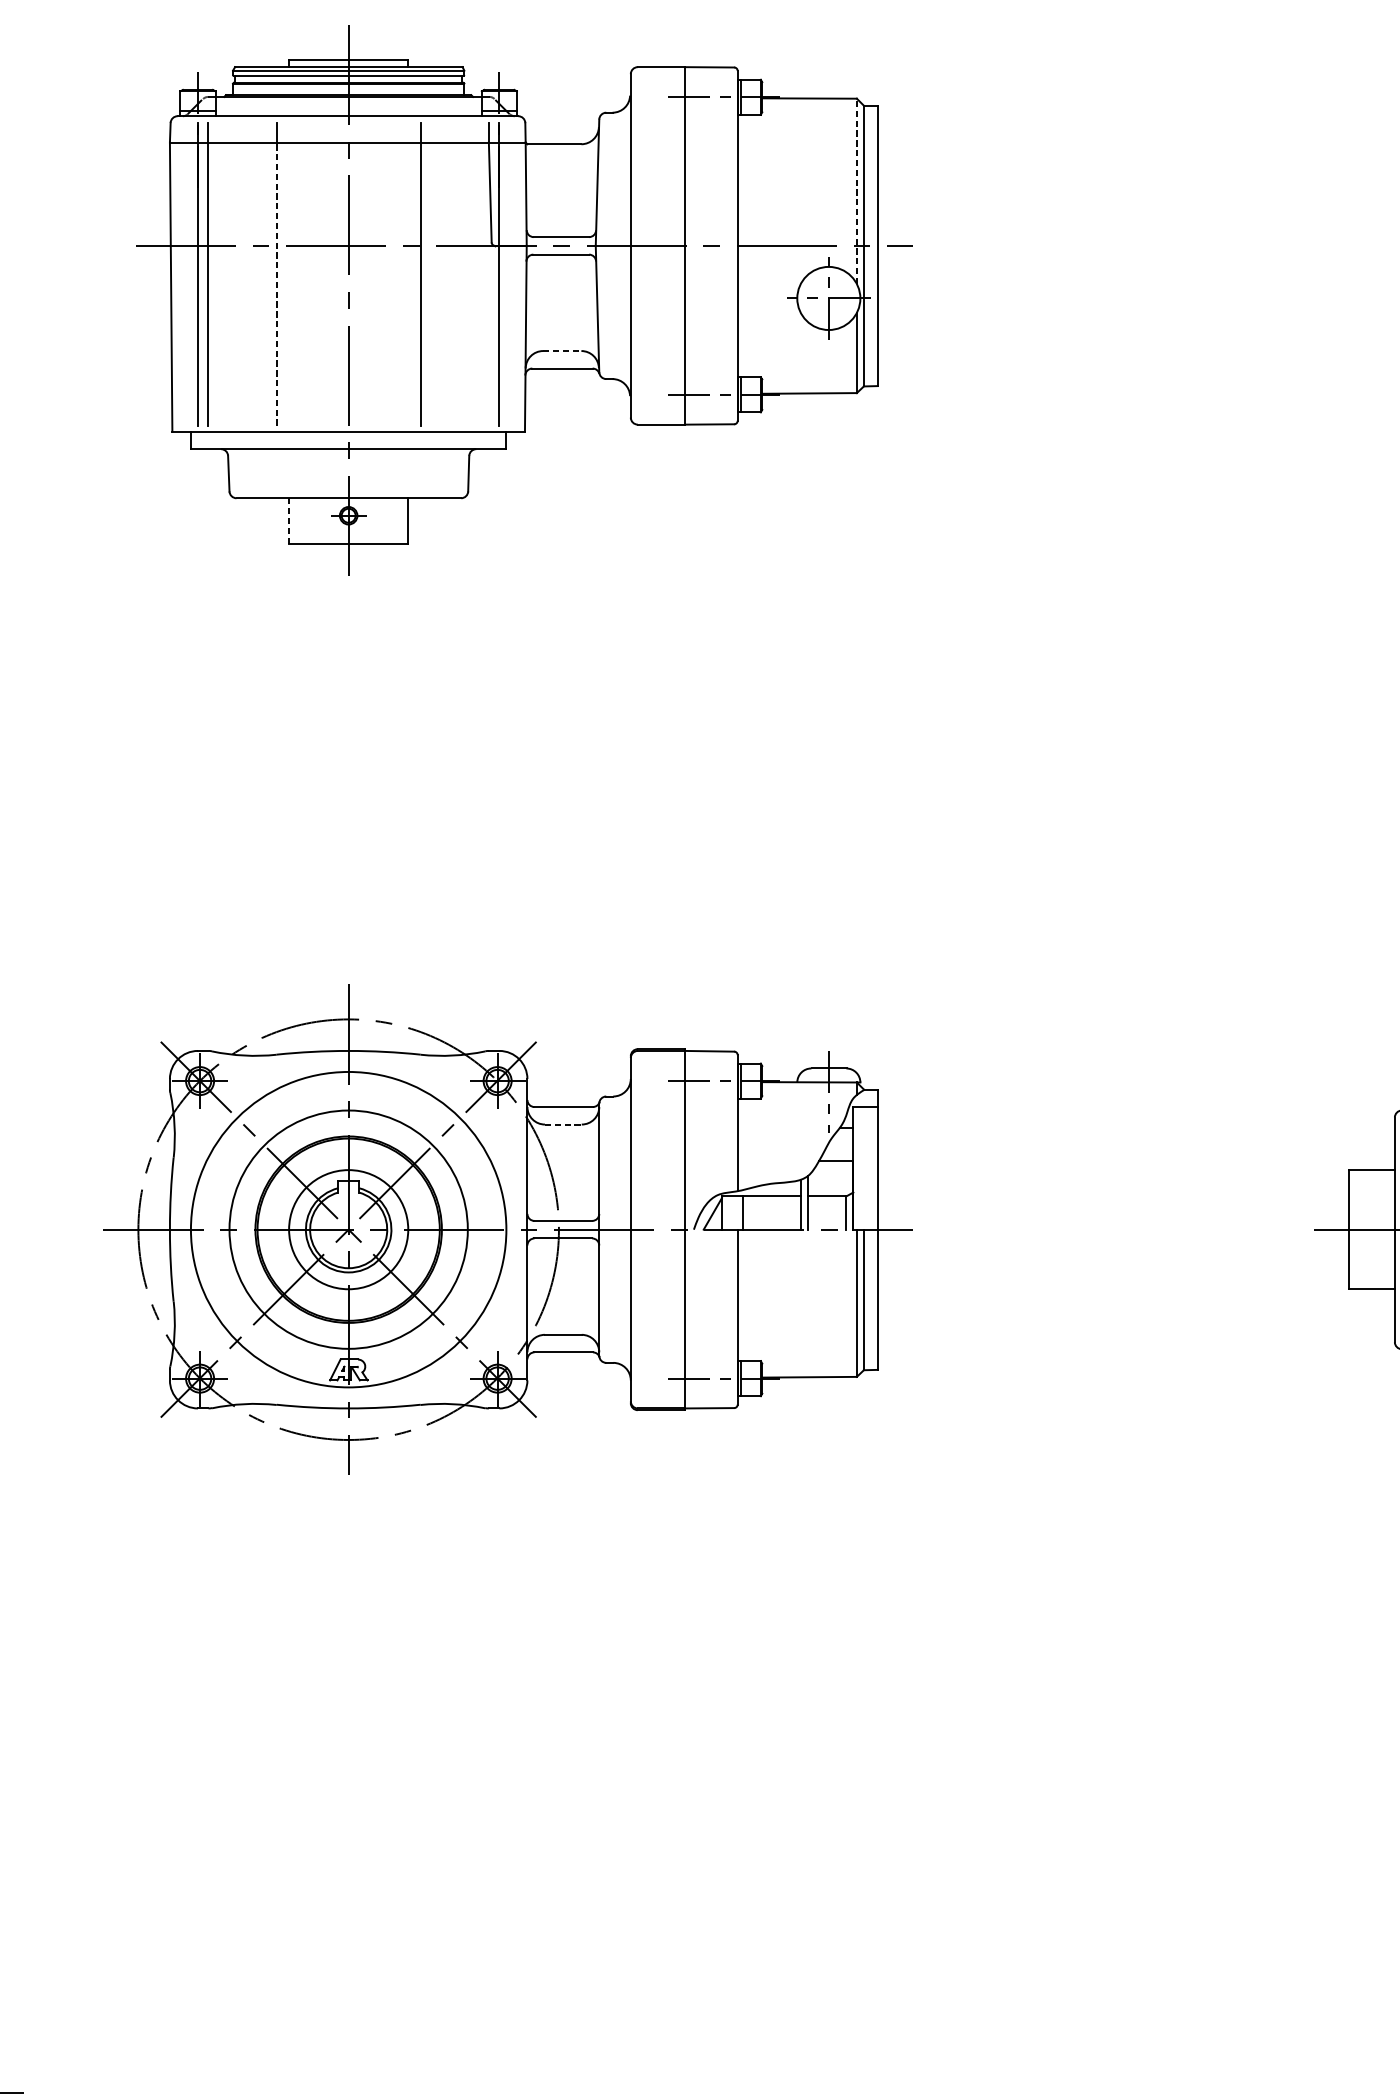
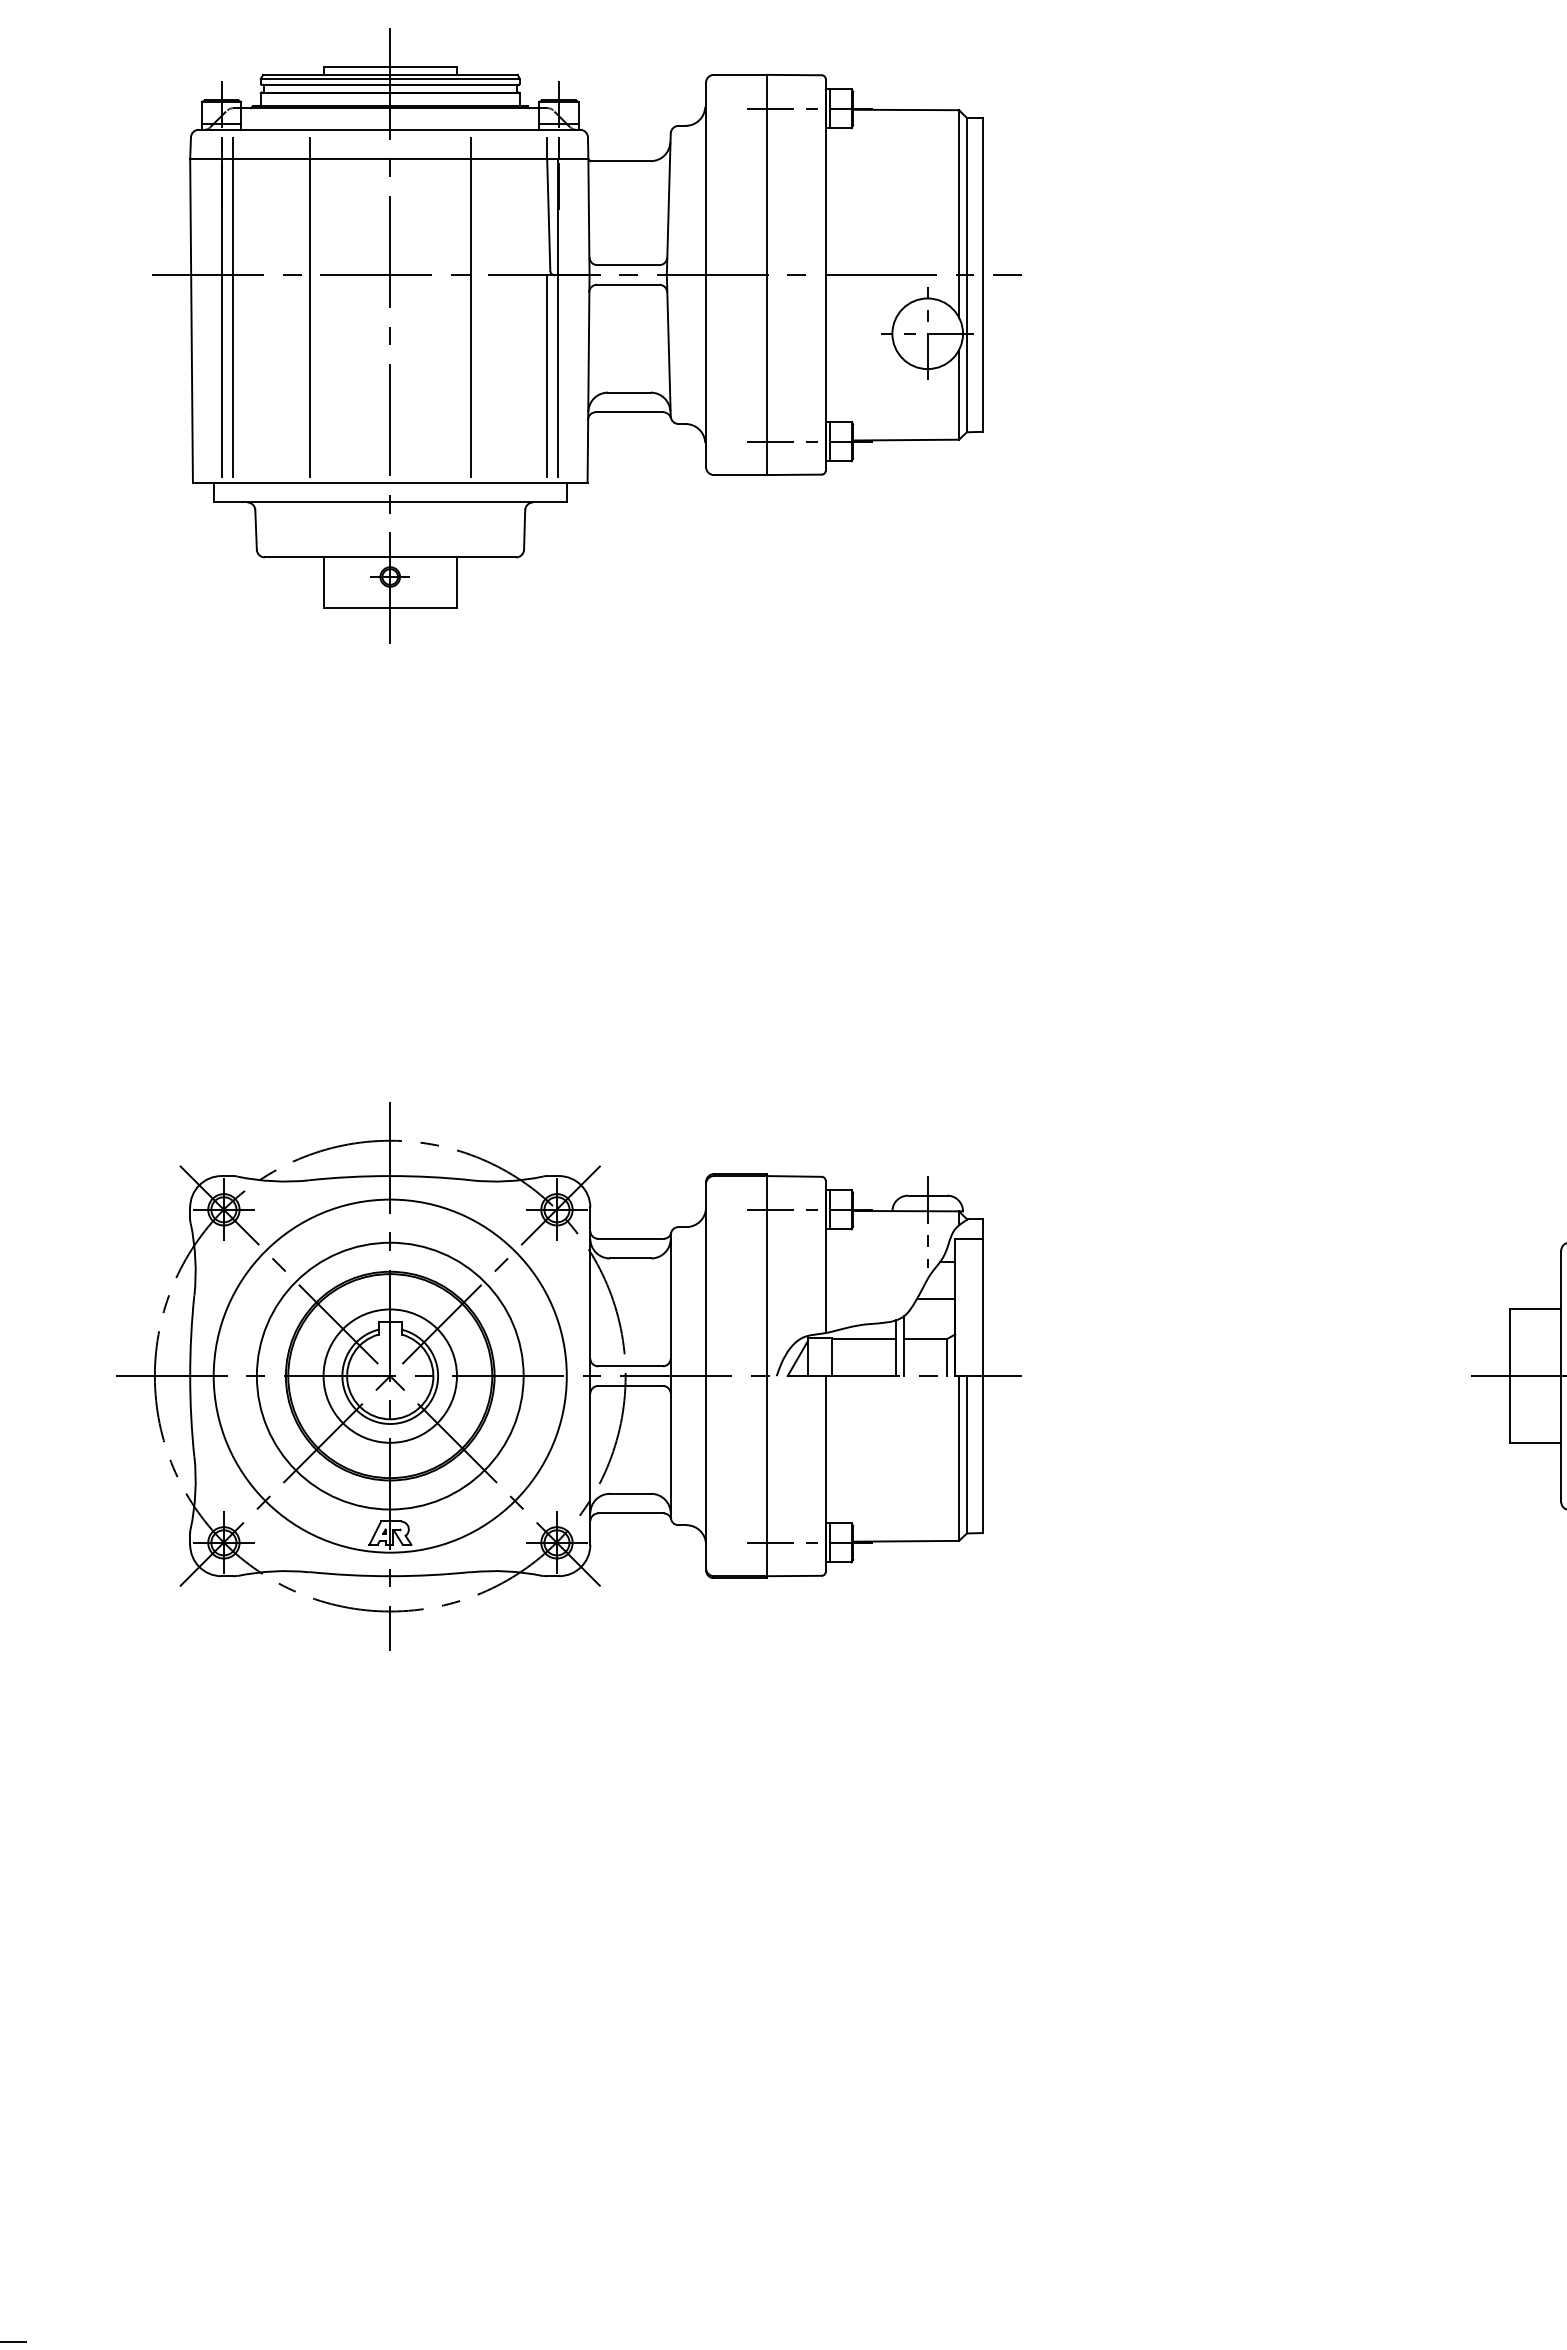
line: (857, 190) -> (959, 213), dashed -> solid
line: (276, 285) -> (309, 319), dashed -> solid
line: (489, 335) -> (547, 375), added
line: (562, 350) -> (629, 392), dashed -> solid
line: (289, 520) -> (323, 582), dashed -> solid
line: (563, 1124) -> (630, 1258), dashed -> solid

